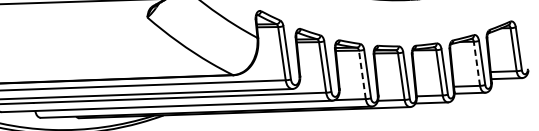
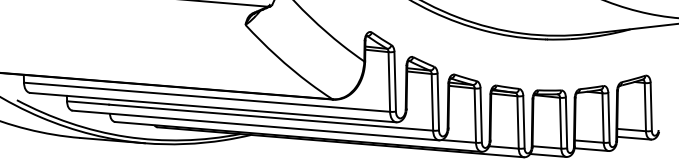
line: (477, 64) -> (603, 118), dashed -> solid
line: (362, 74) -> (475, 115), dashed -> solid

